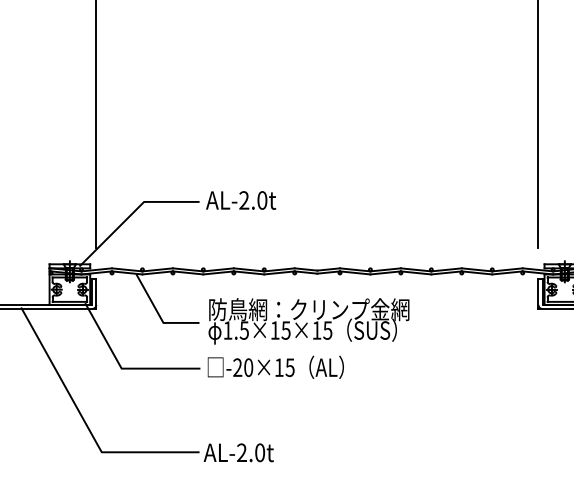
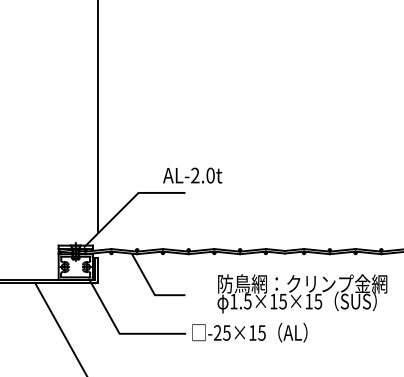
text: (241, 200) -> (192, 175), moved
text: (308, 321) -> (302, 293), moved
text: (248, 367) -> (226, 332), -20×15 -> -25×15

